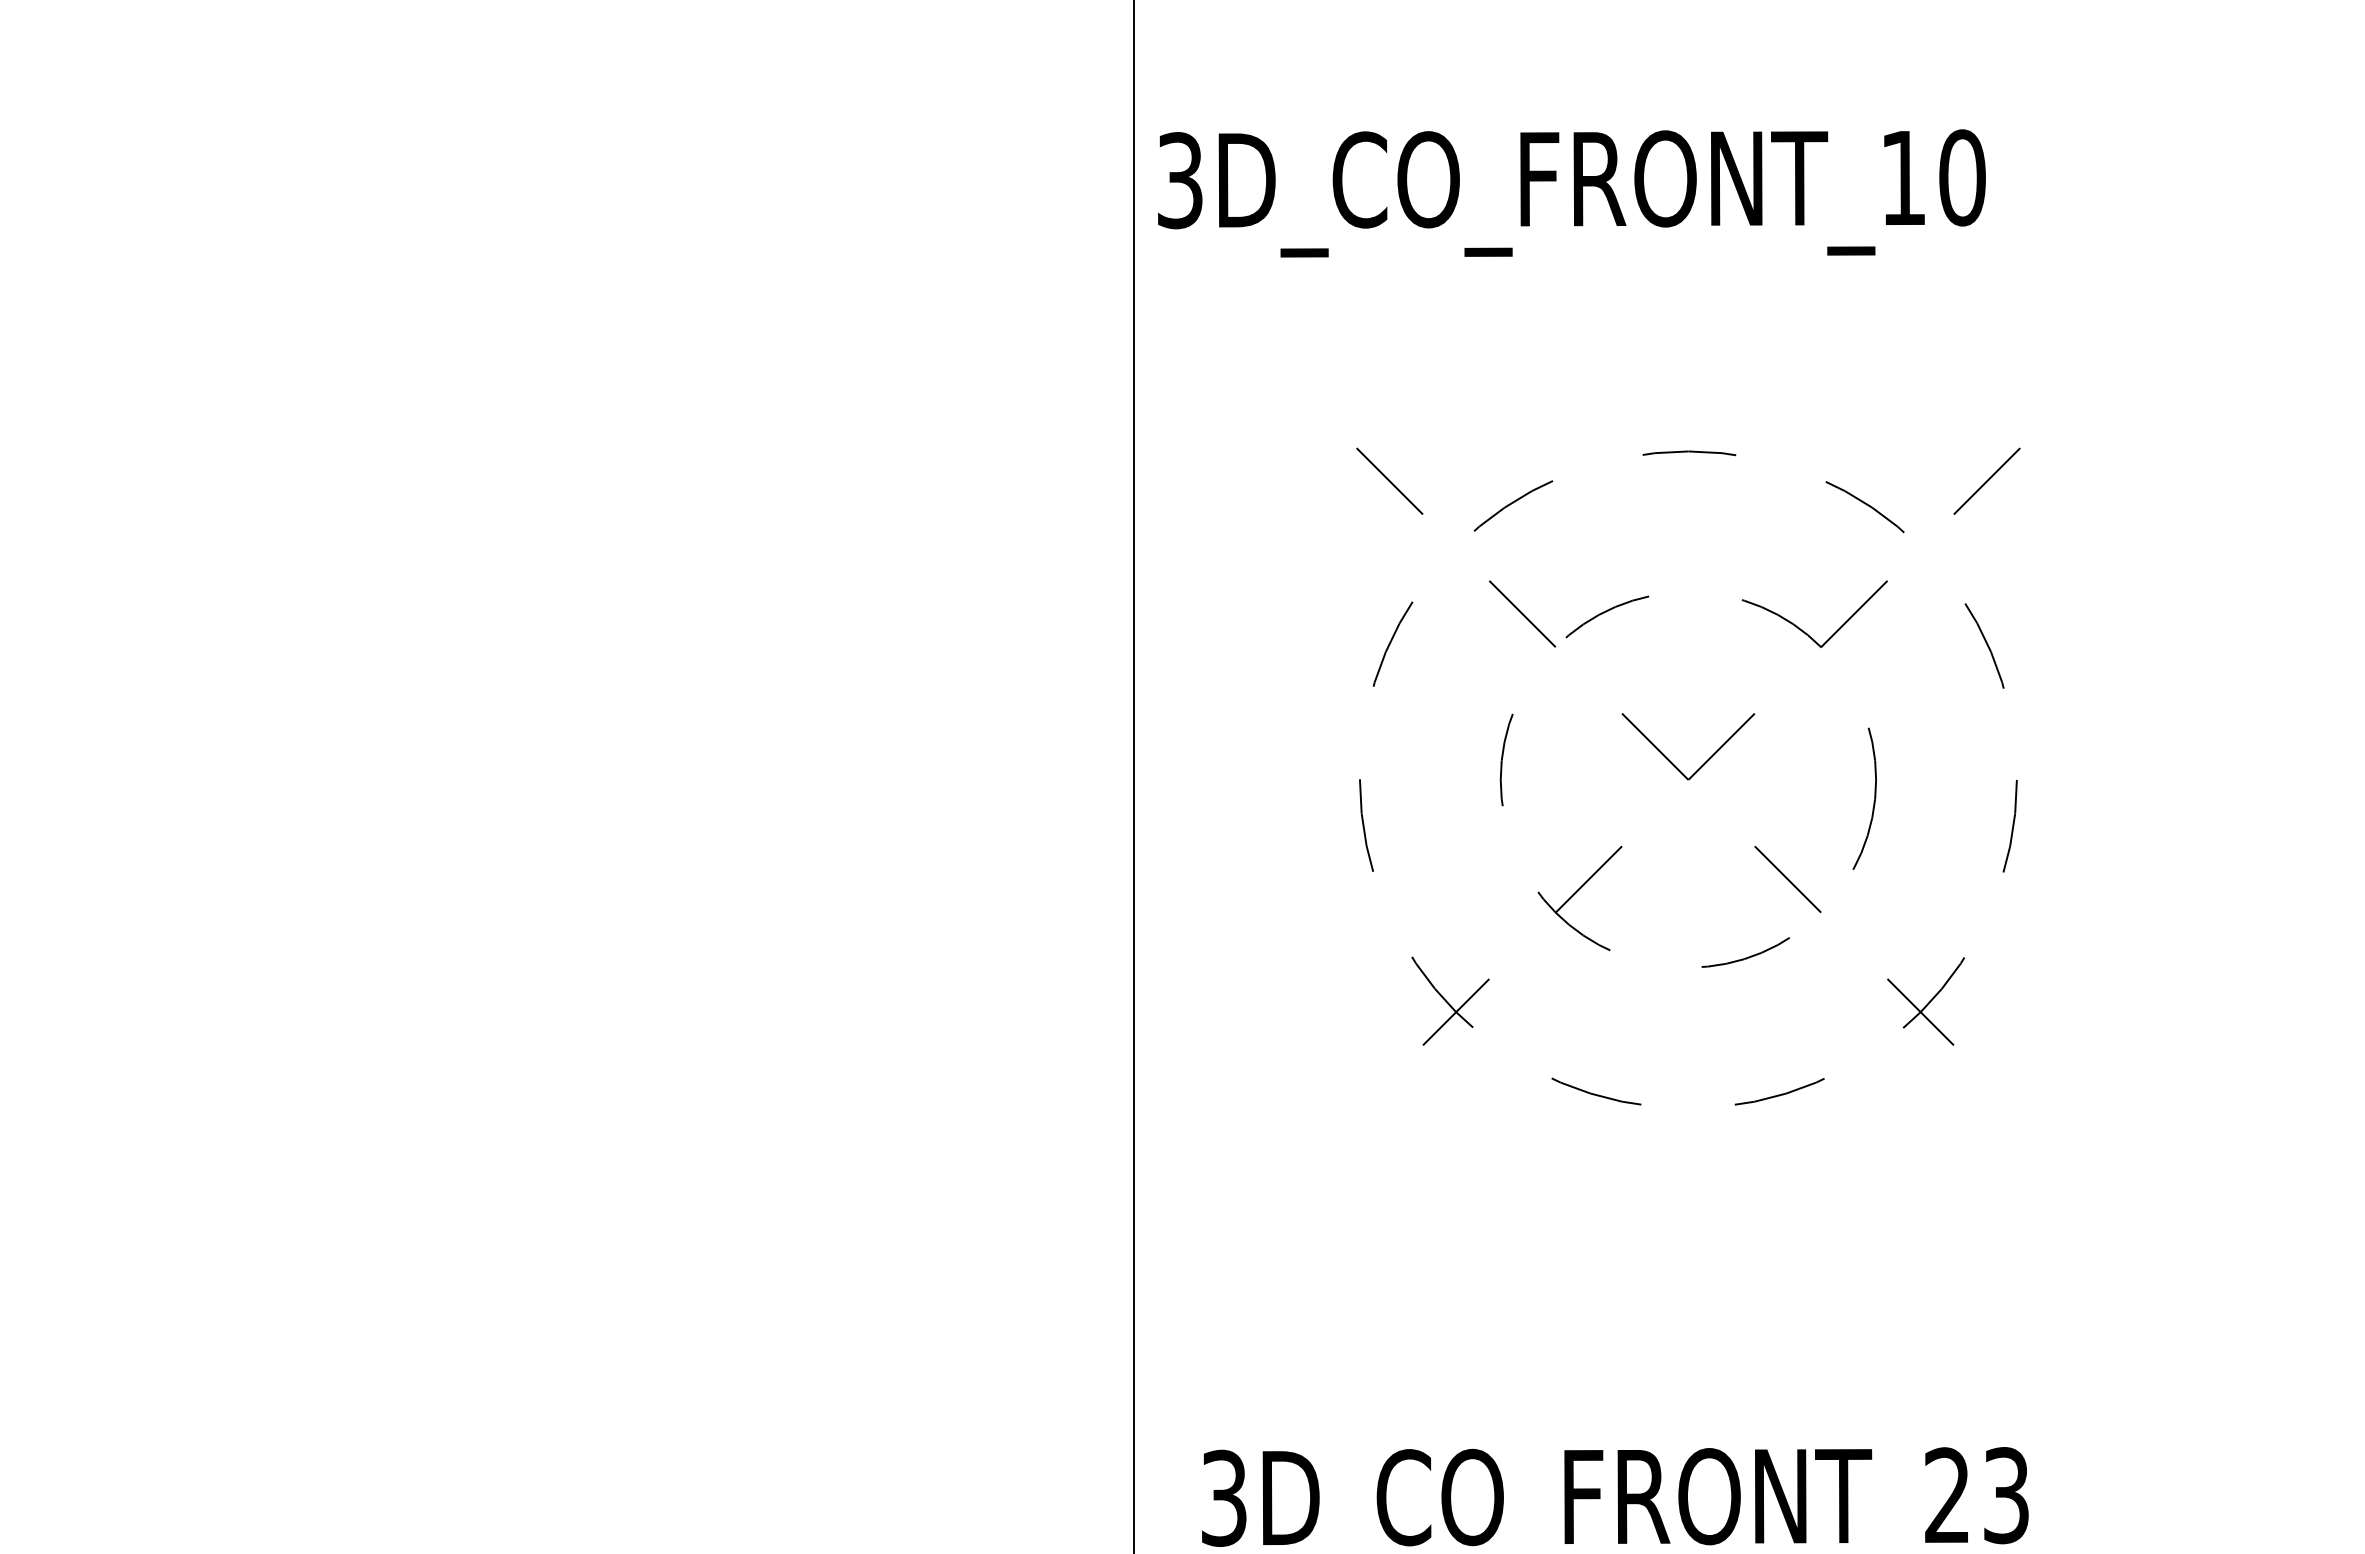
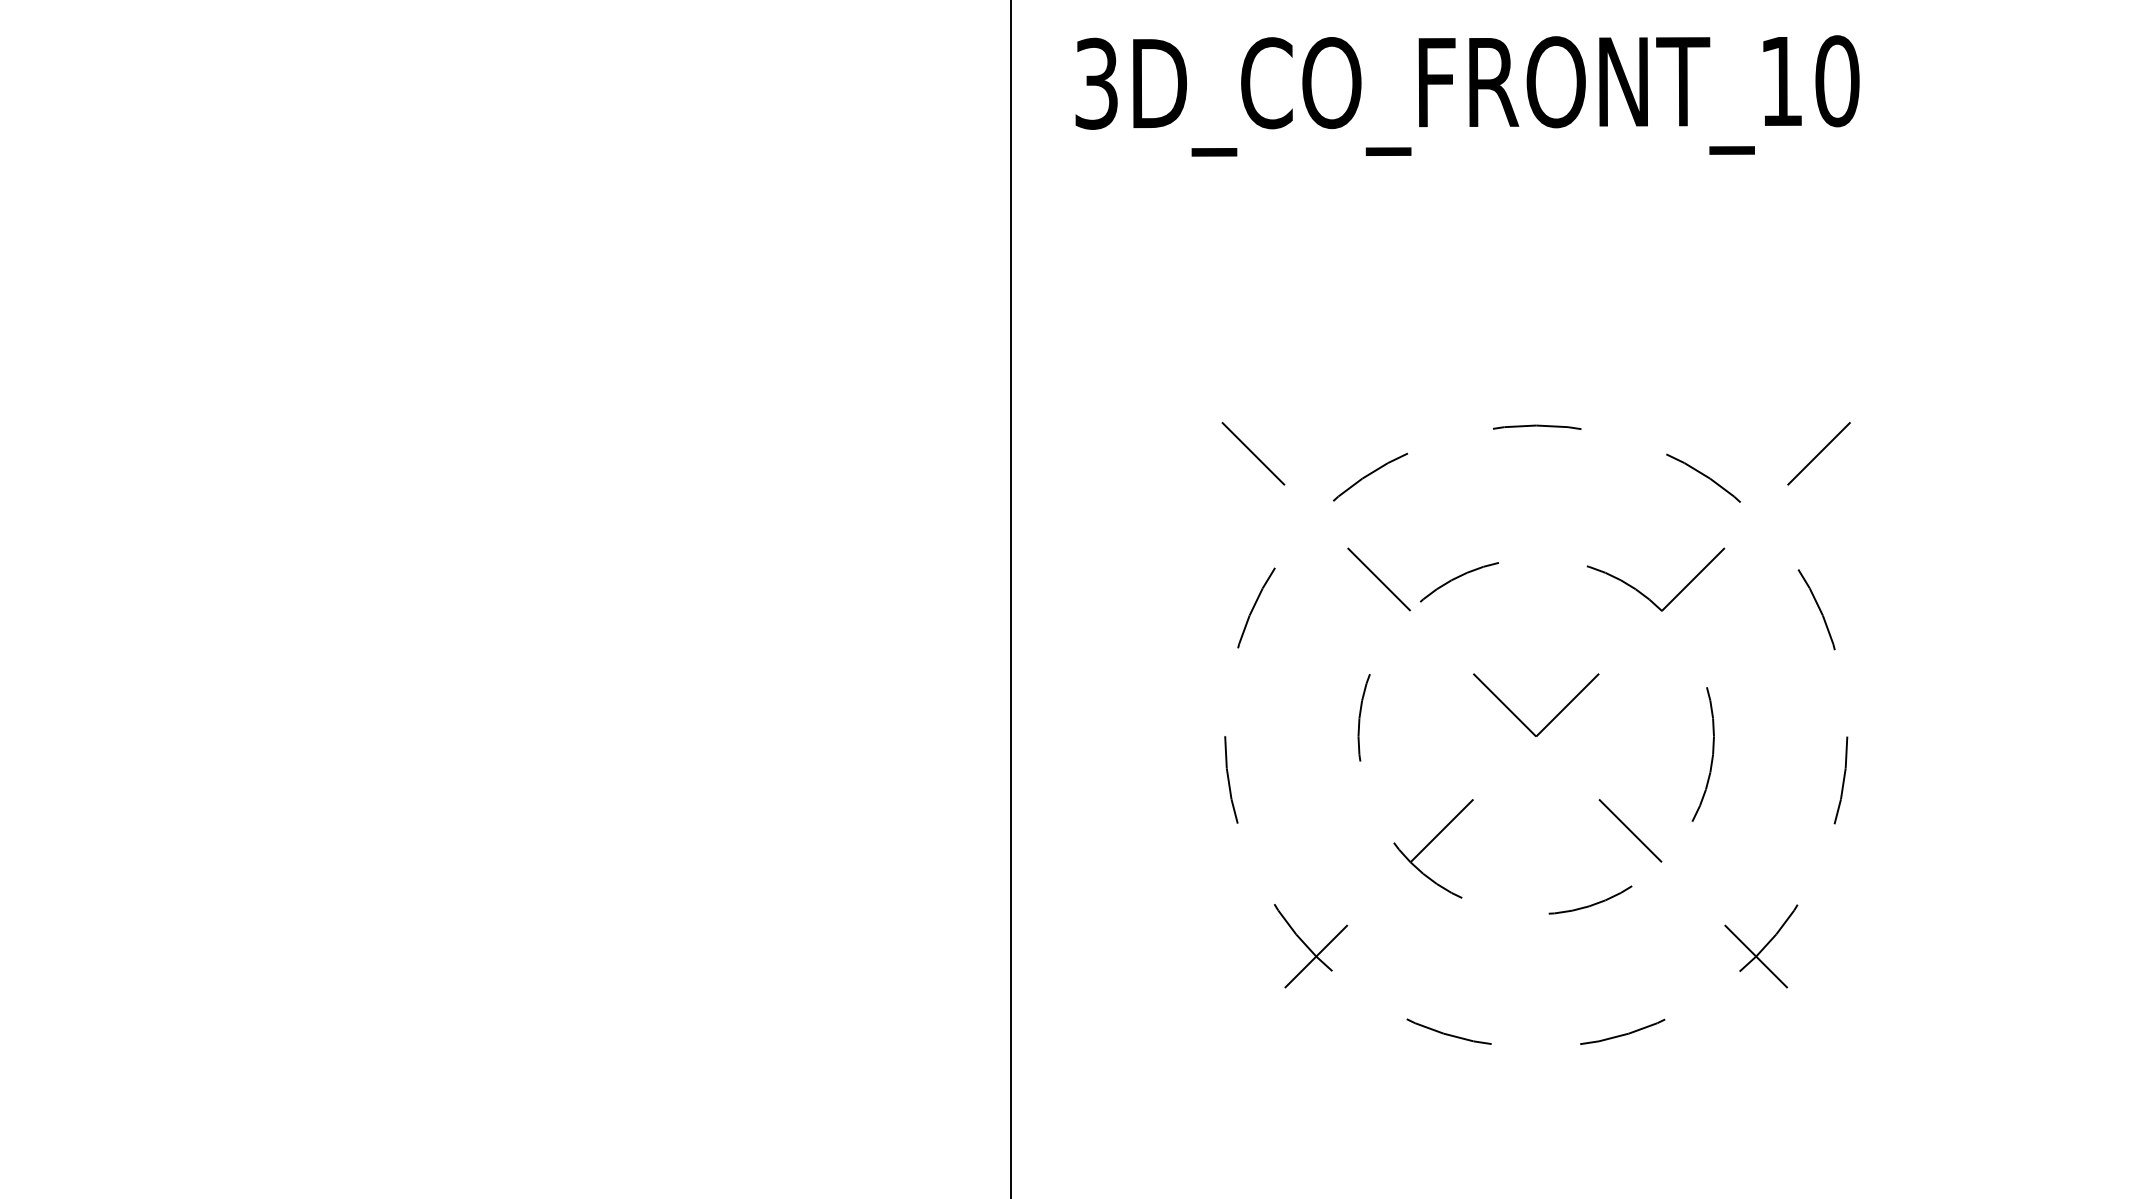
text: (1571, 193) -> (1467, 96), moved

